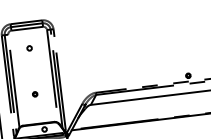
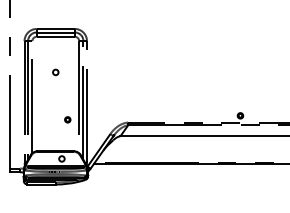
circle: (29, 48) -> (55, 72), moved
part: (34, 94) -> (67, 119), moved

